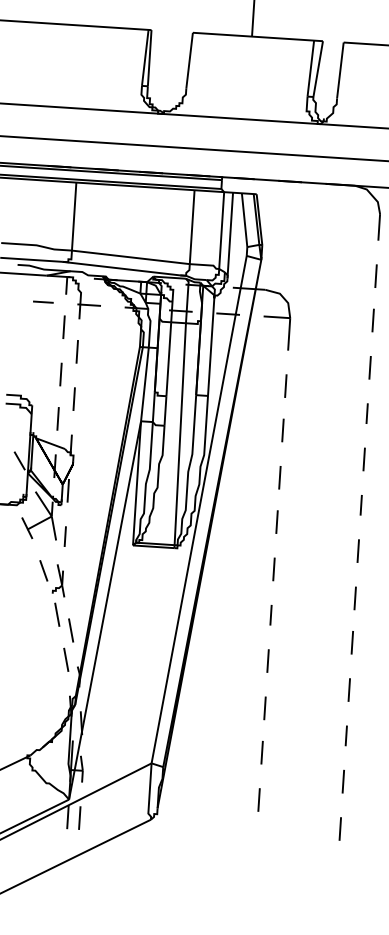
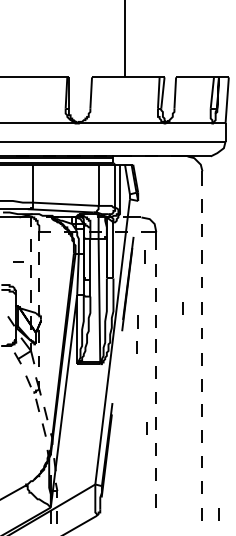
line: (257, 278) -> (136, 211), solid -> dashed
line: (43, 300) -> (18, 261), moved
line: (266, 360) -> (144, 256), added
line: (328, 457) -> (182, 308), added
line: (246, 475) -> (137, 321), added
line: (241, 522) -> (136, 347), added
line: (249, 668) -> (146, 428), added
line: (369, 831) -> (218, 514), added

